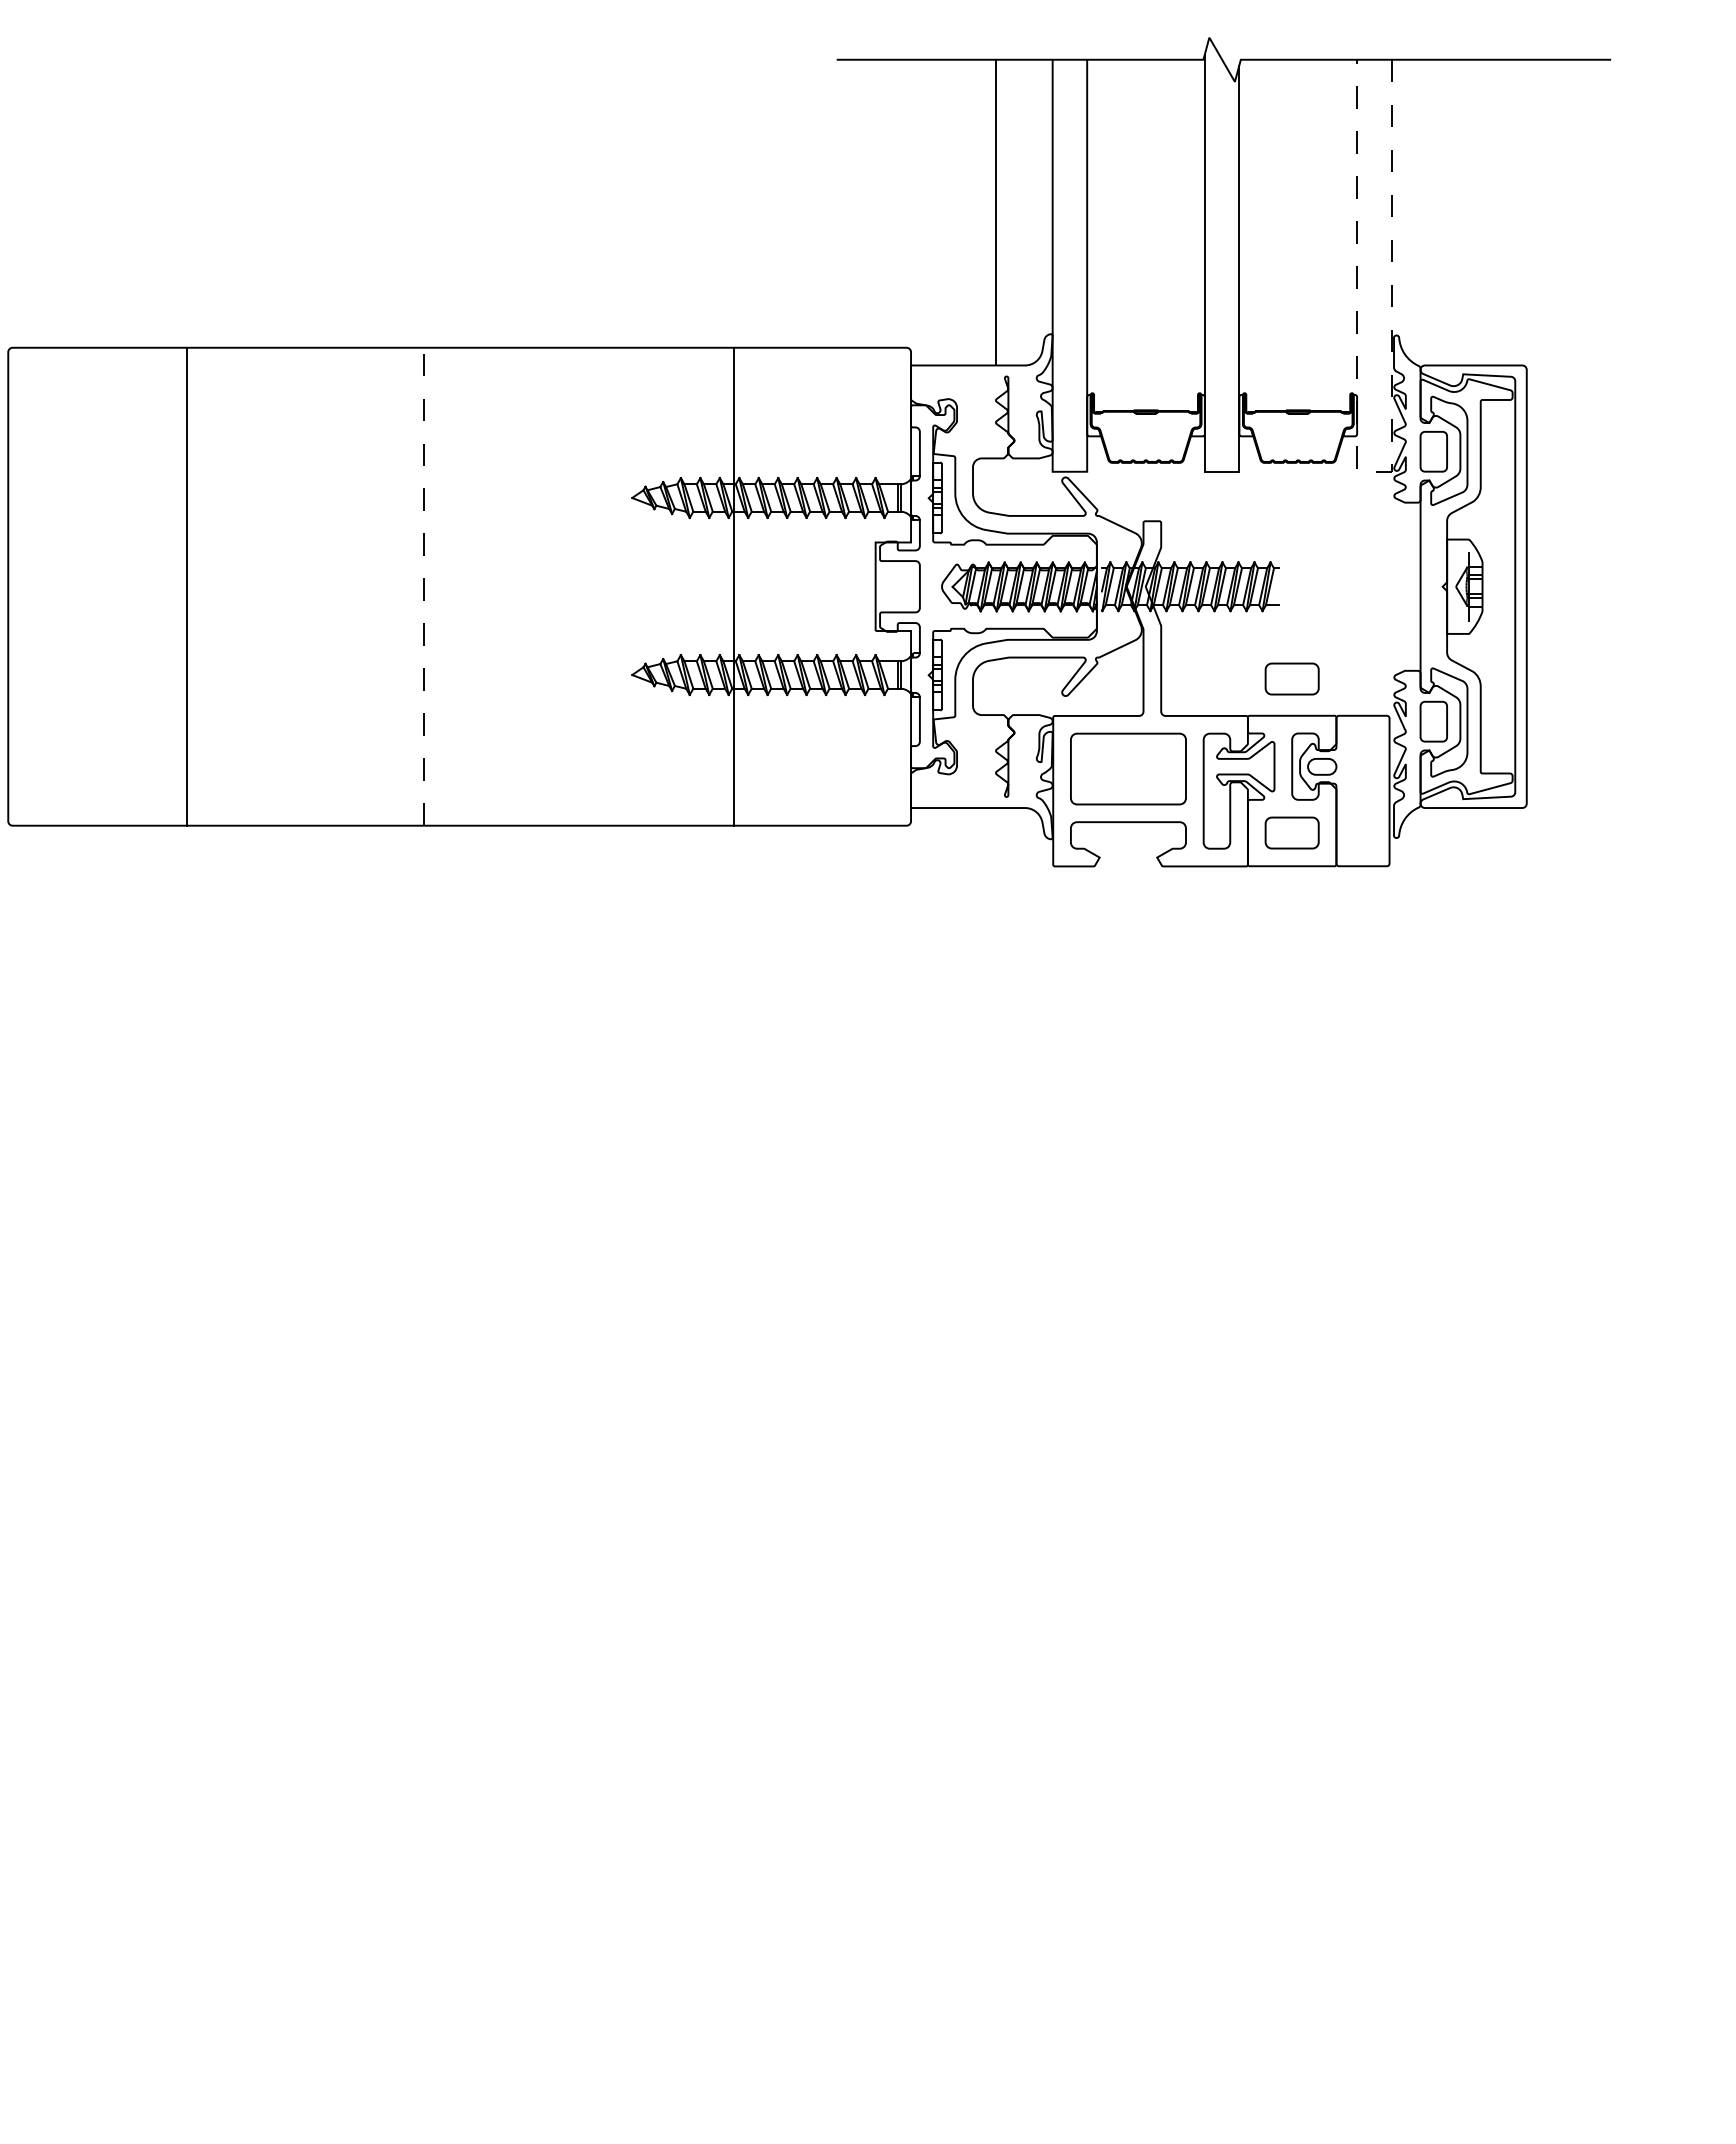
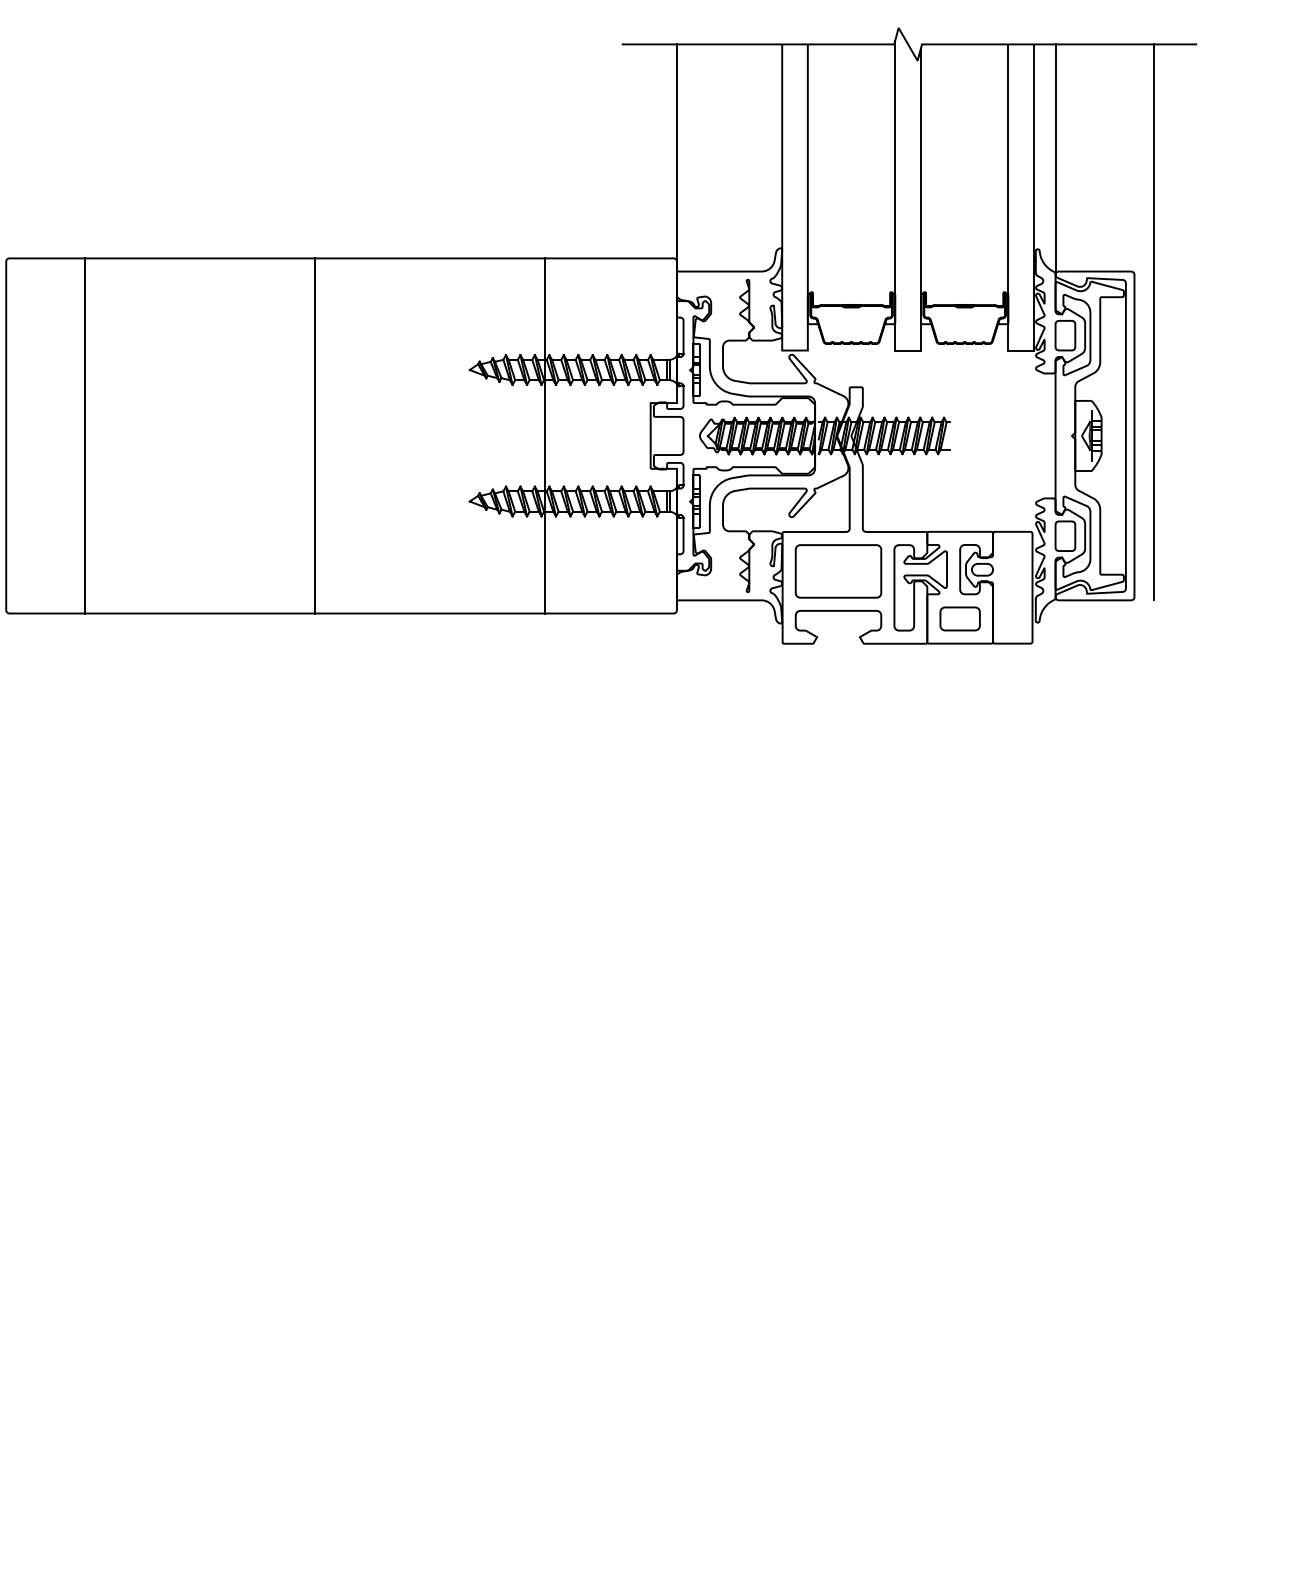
line: (996, 212) -> (677, 157), moved
line: (1420, 214) -> (1055, 159), added
line: (1553, 433) -> (1154, 322), added
line: (1373, 471) -> (1020, 350), dashed -> solid
line: (187, 586) -> (85, 435), moved
line: (424, 586) -> (315, 435), dashed -> solid
part: (1291, 678) -> (959, 504), removed

